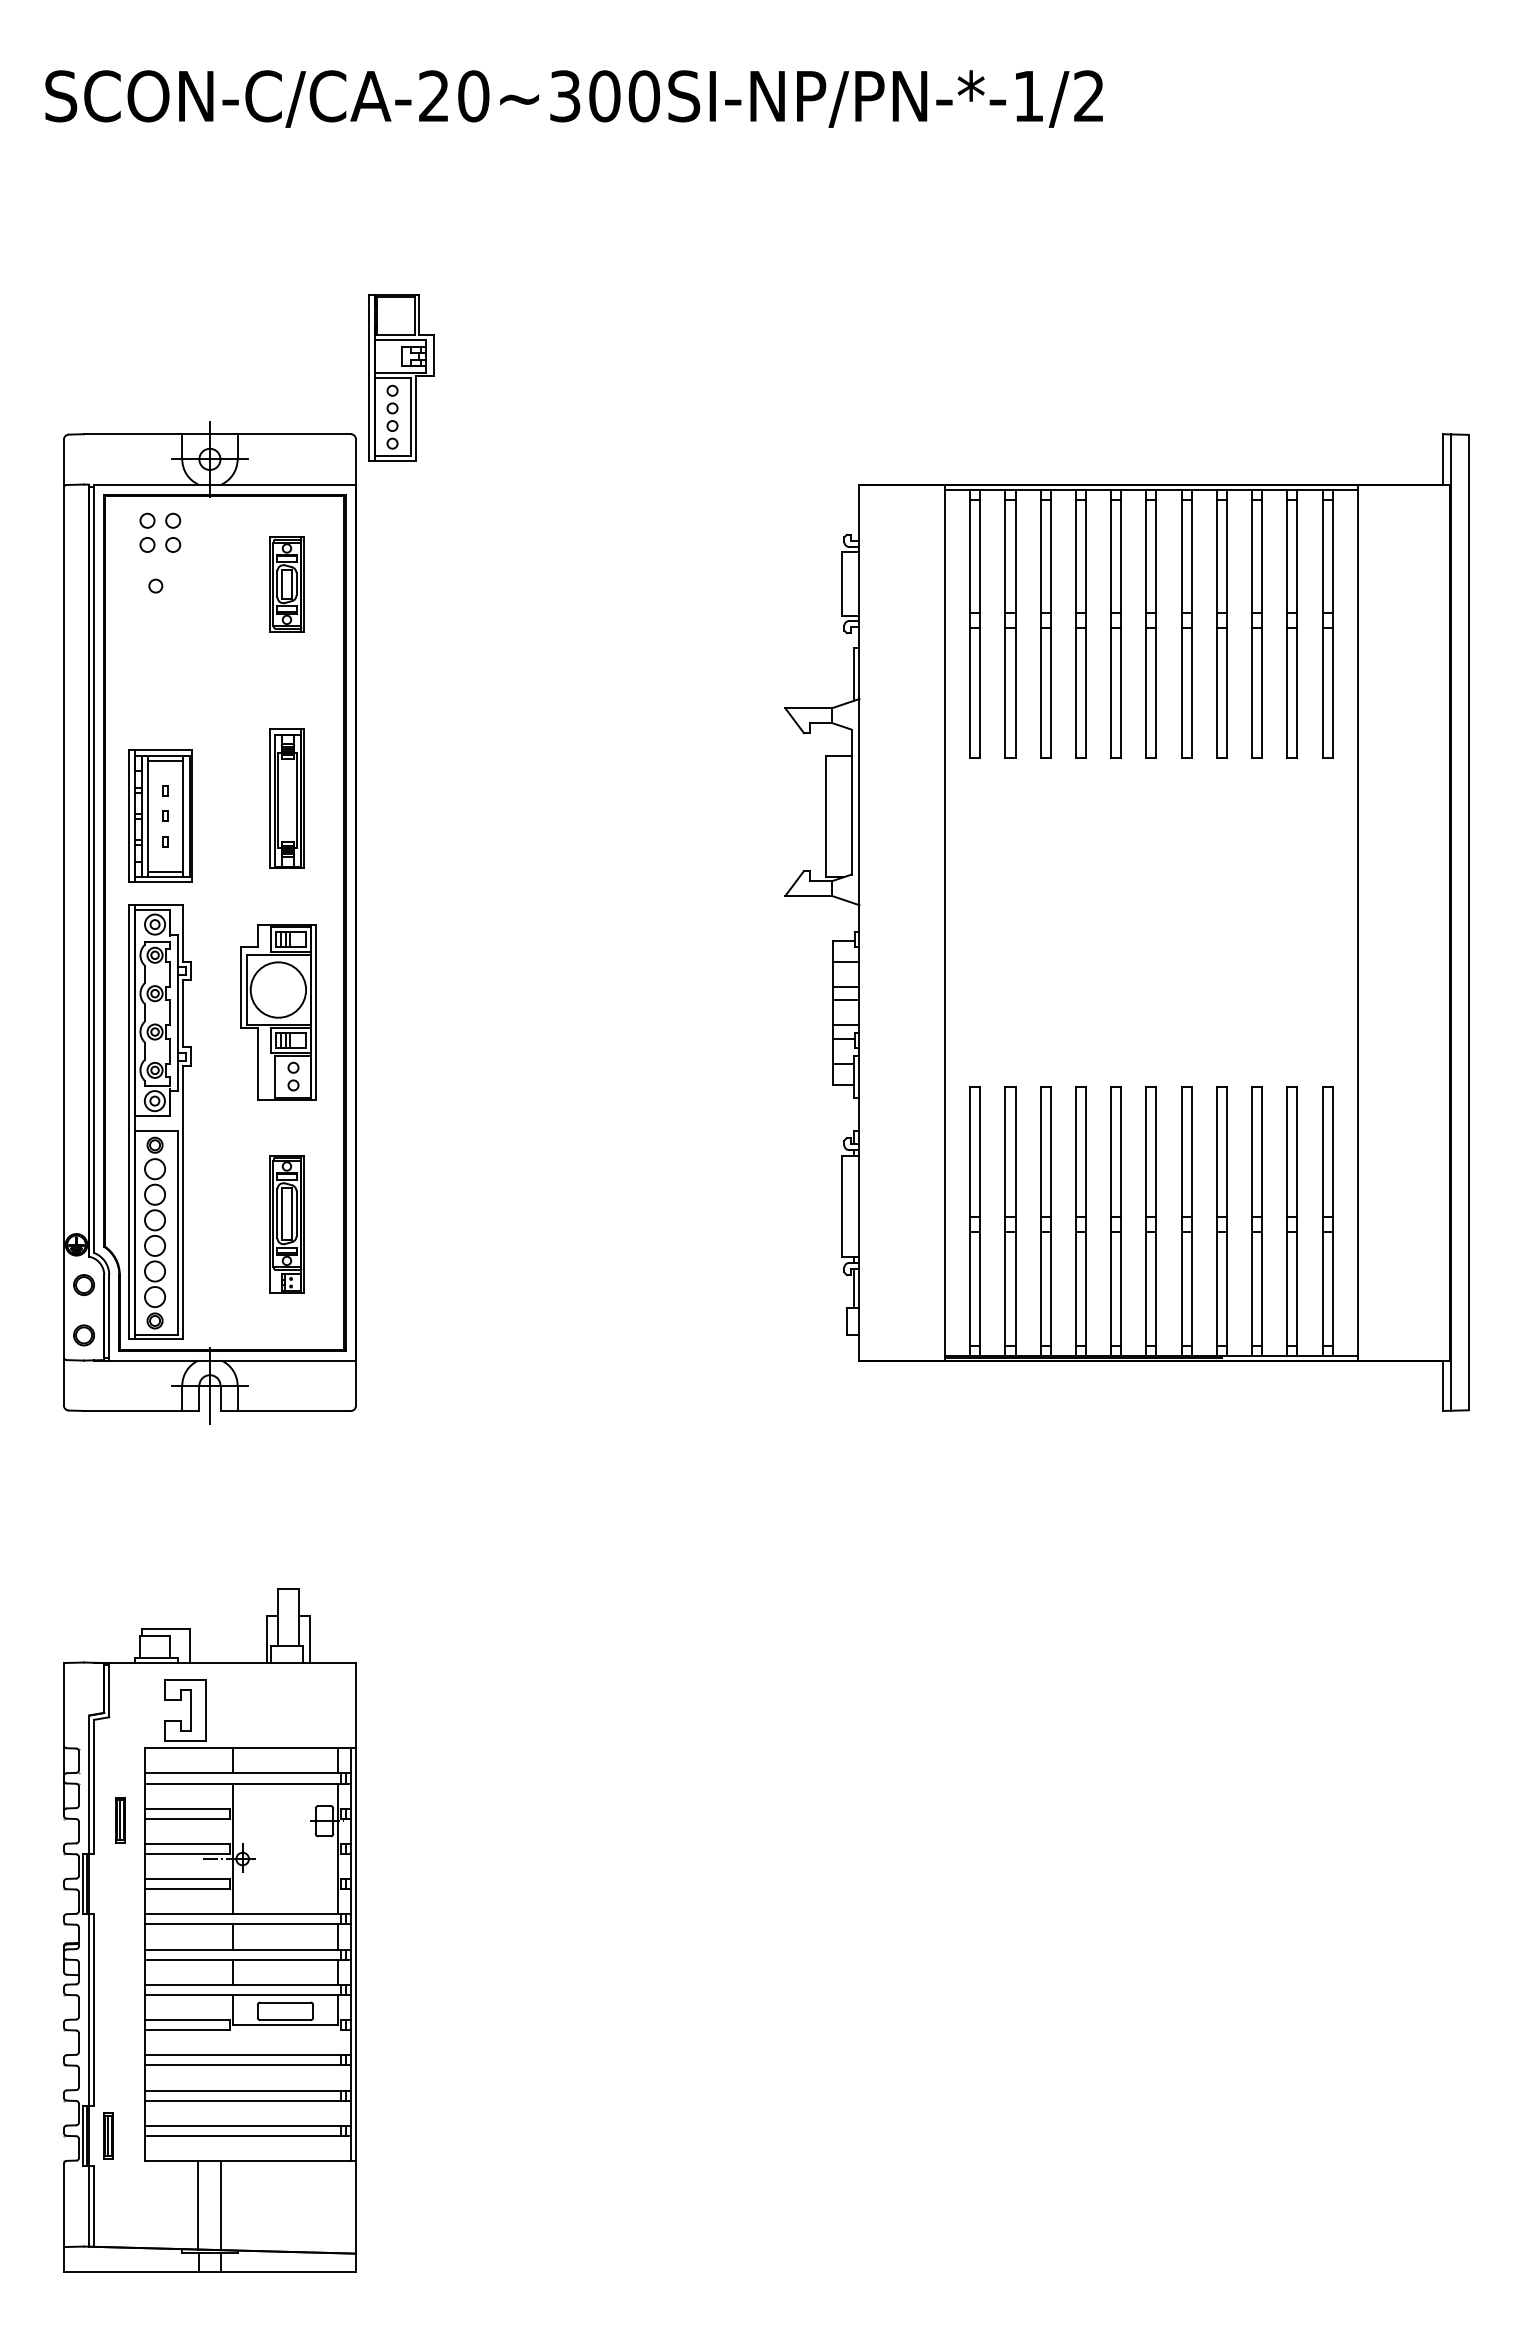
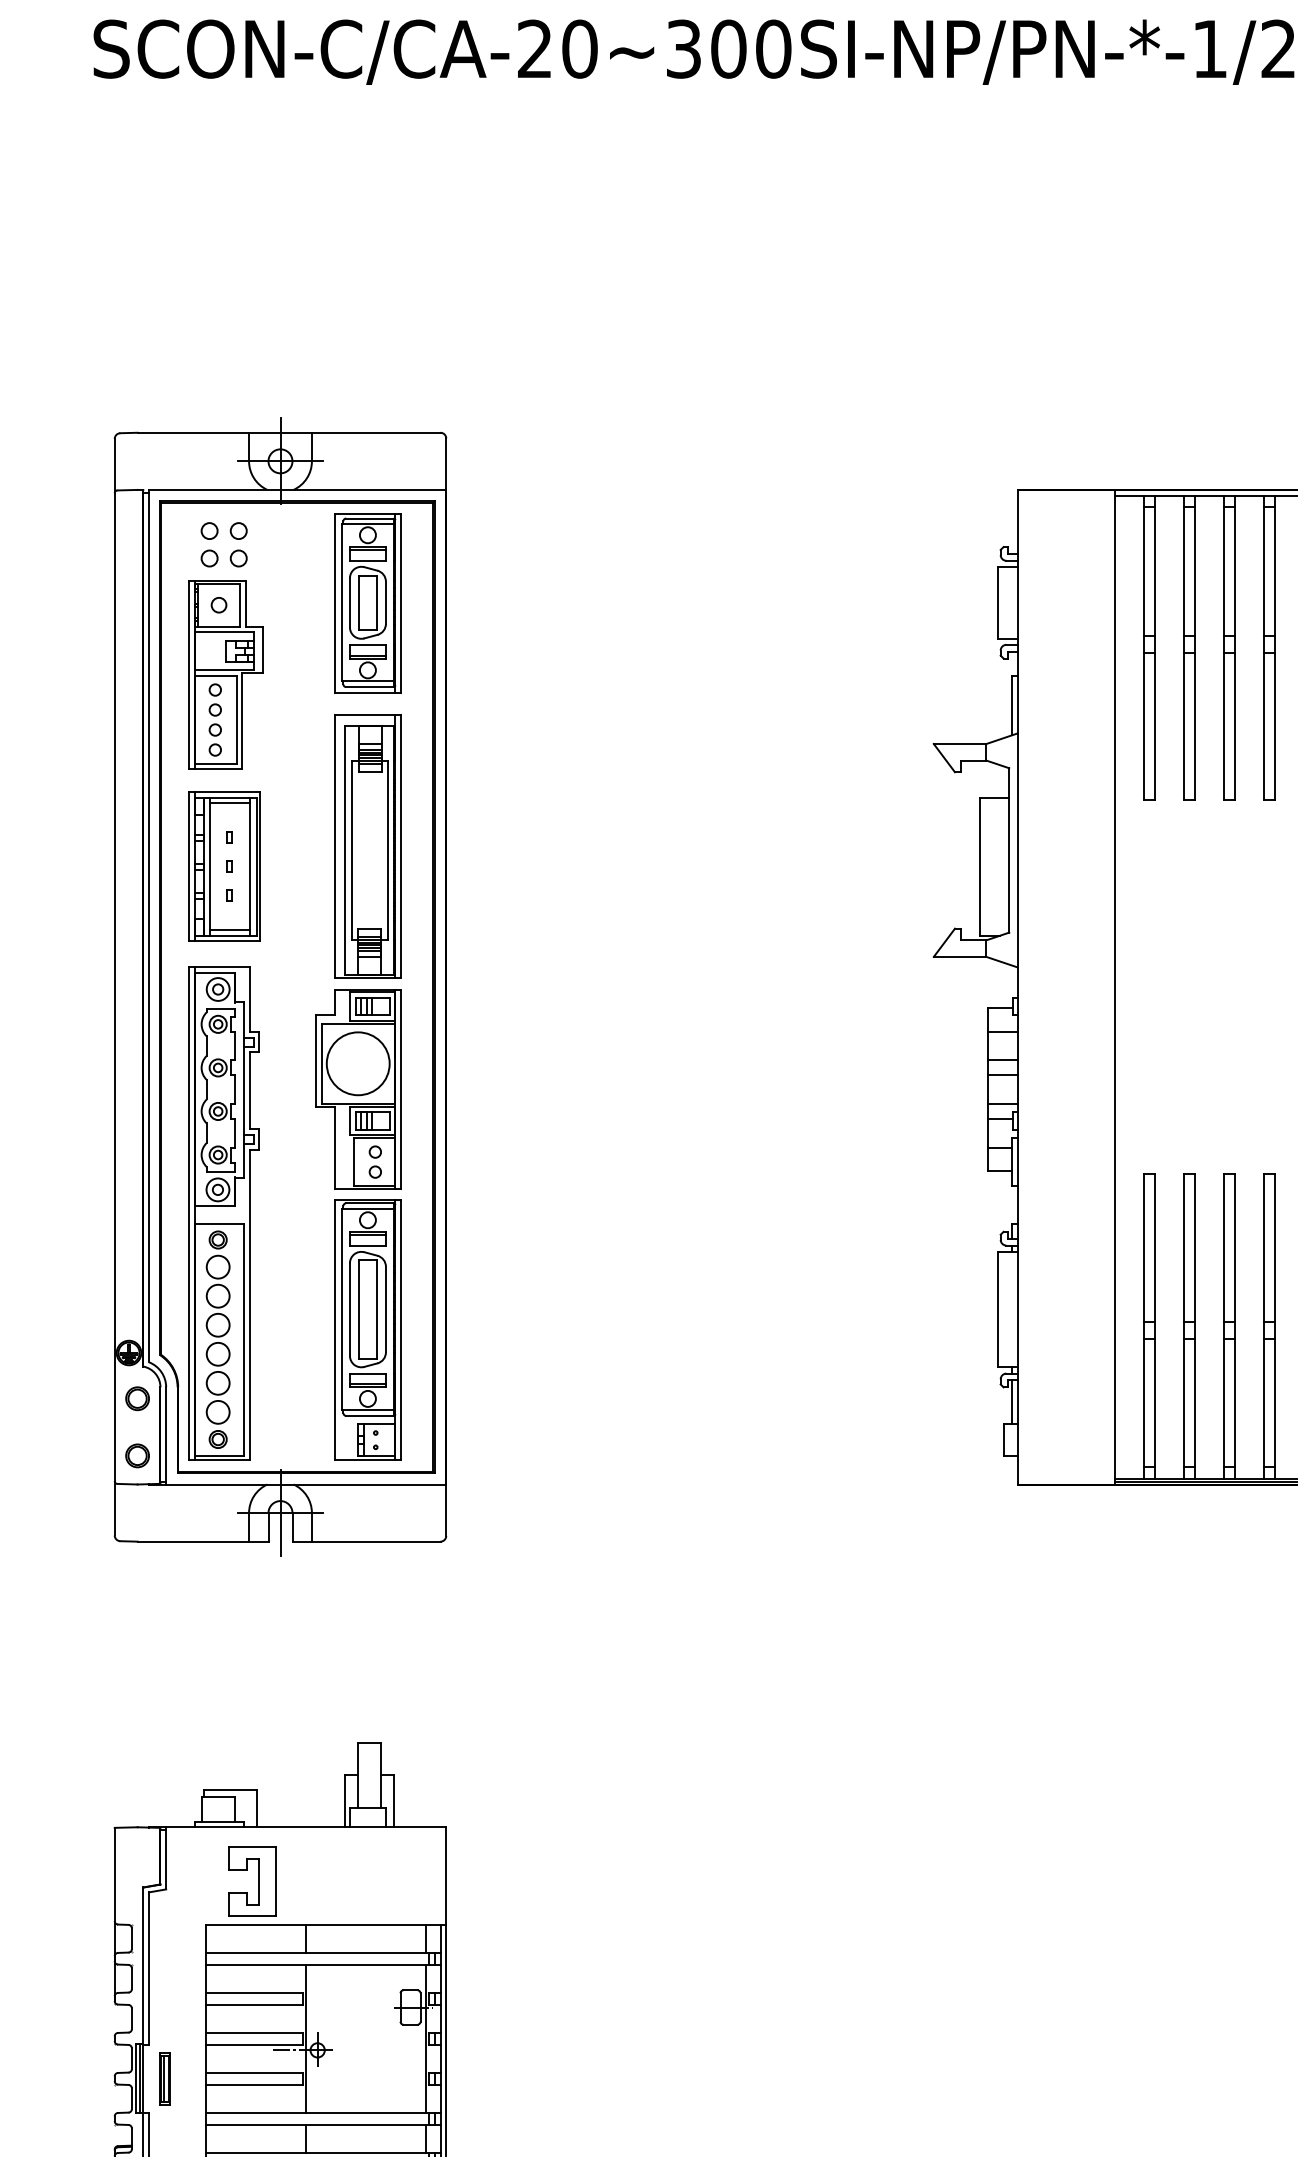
part: (401, 377) -> (225, 674), moved
part: (286, 584) -> (367, 603), size x1.67
part: (286, 798) -> (367, 846), size x1.67
part: (286, 1224) -> (367, 1329), size x1.67
part: (120, 1820) -> (165, 2079), moved

